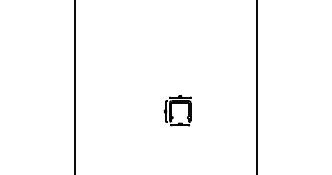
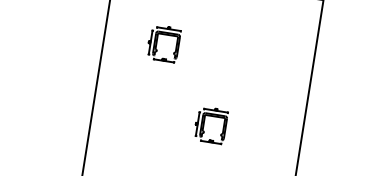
part: (126, 47) -> (163, 43), added

